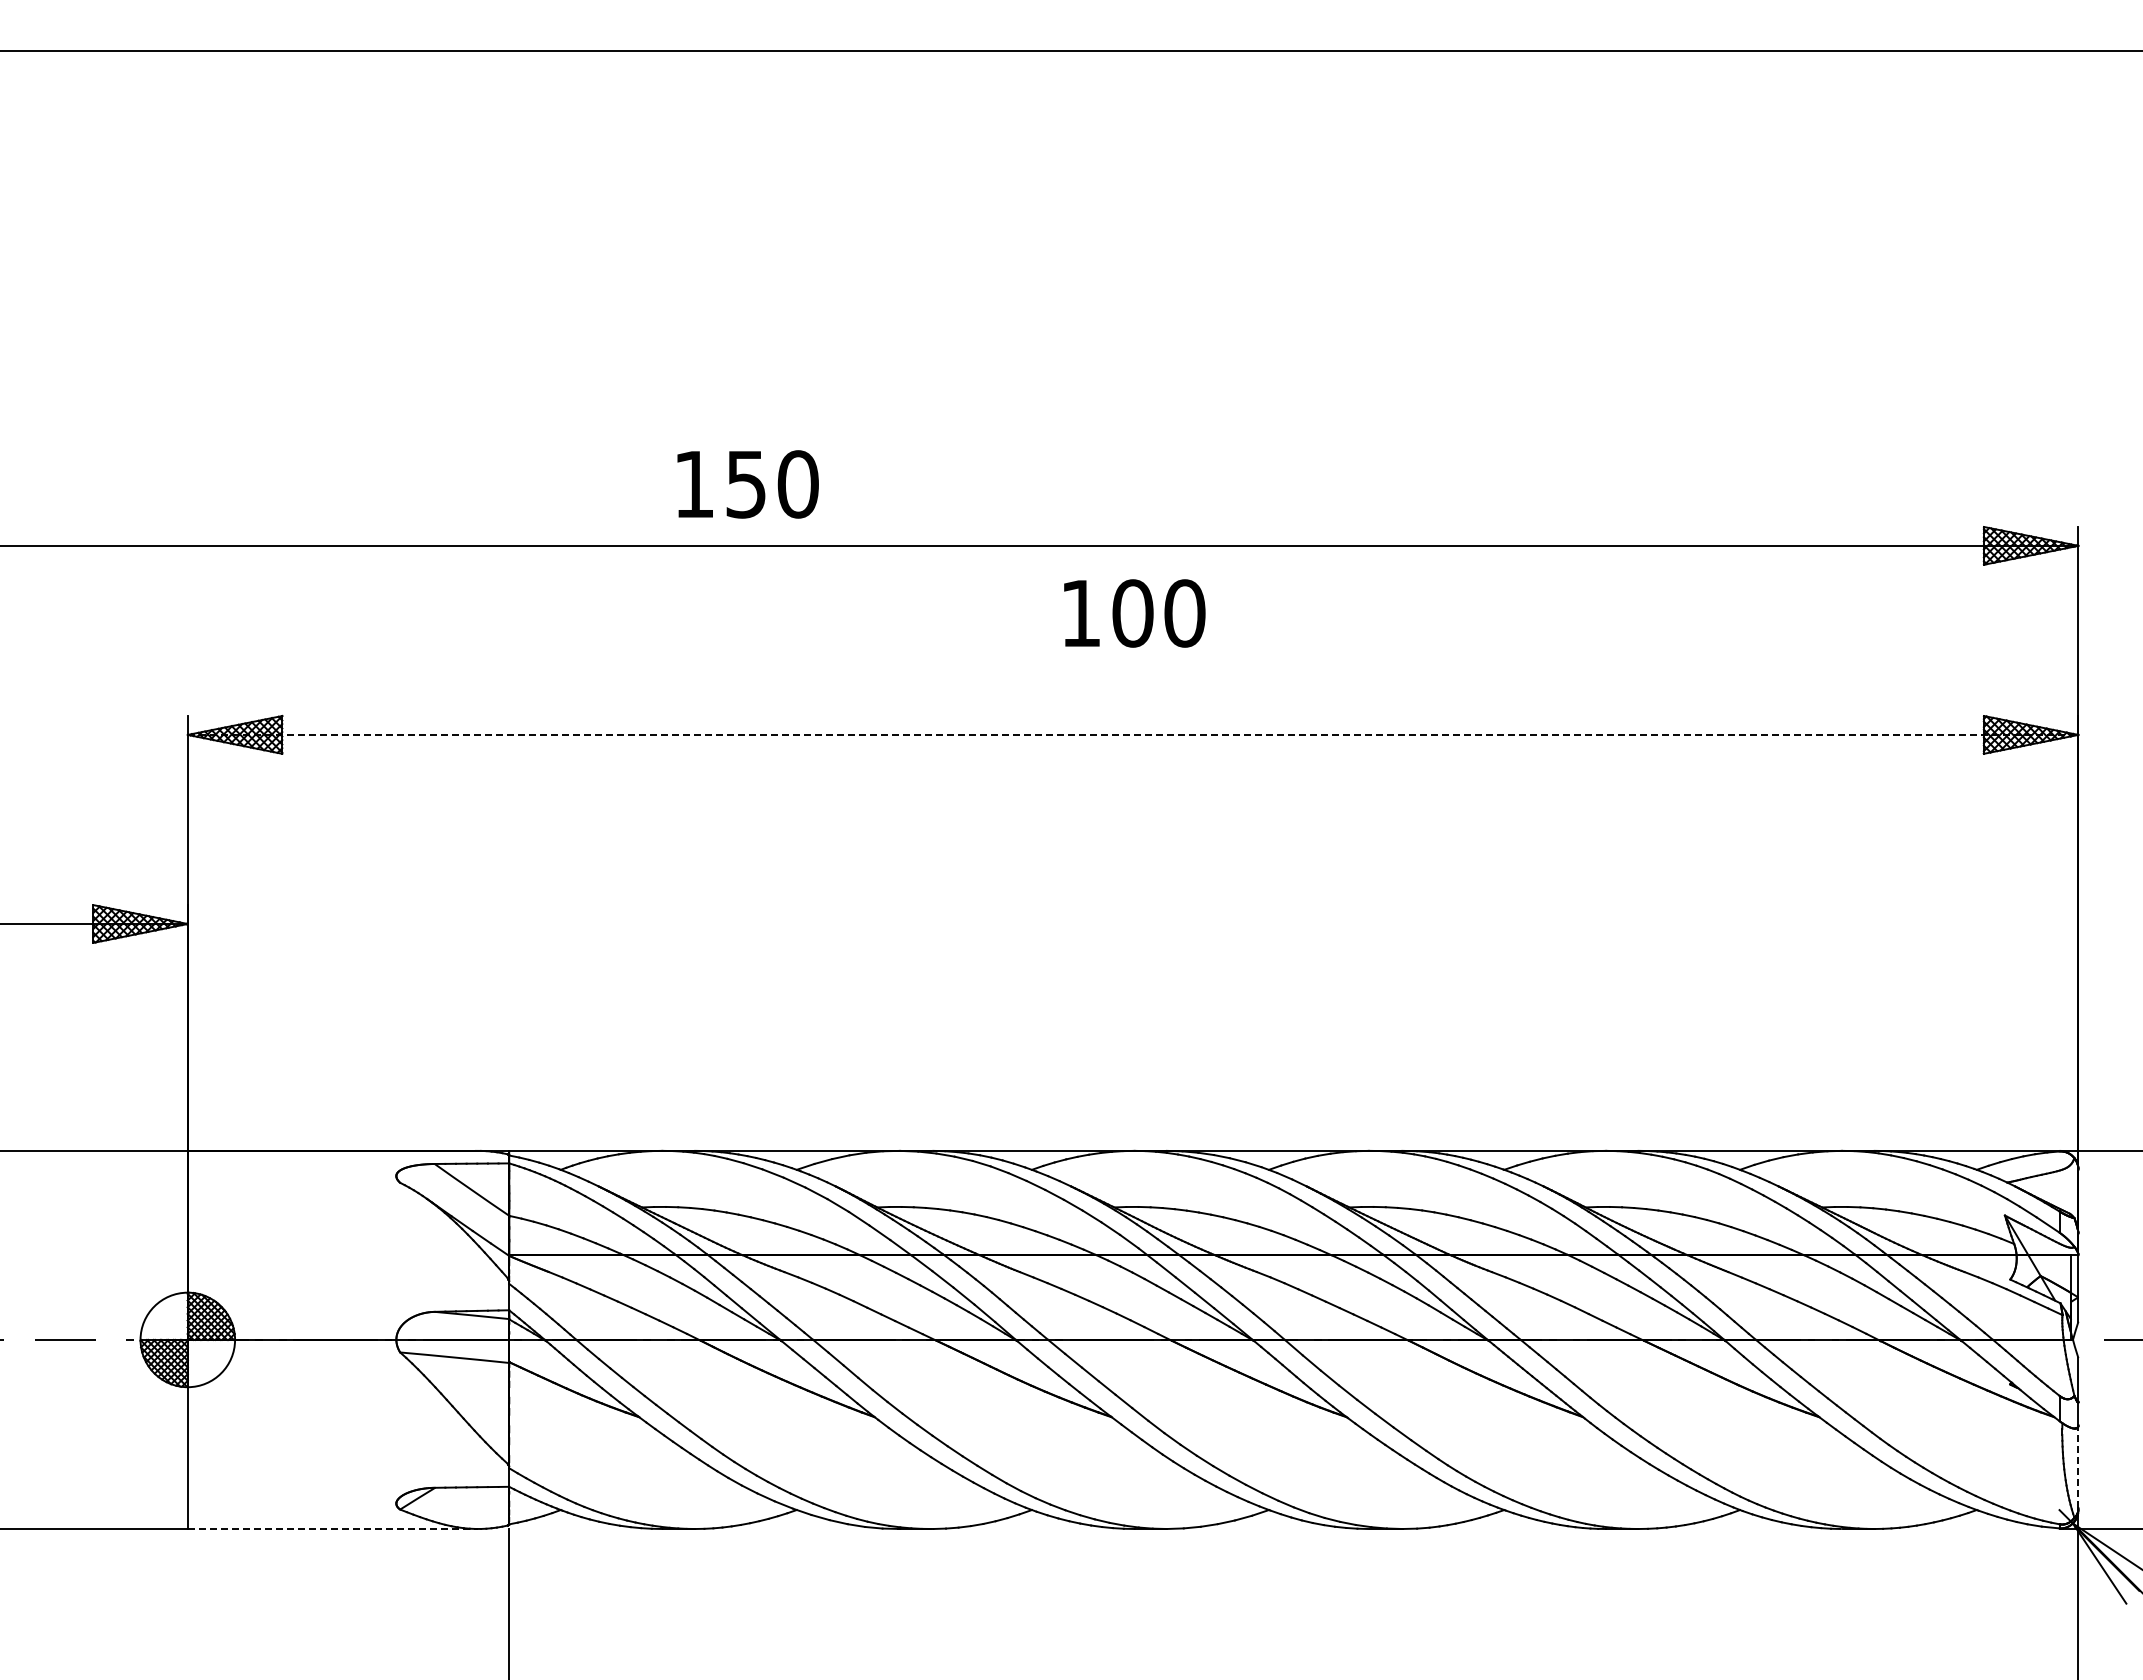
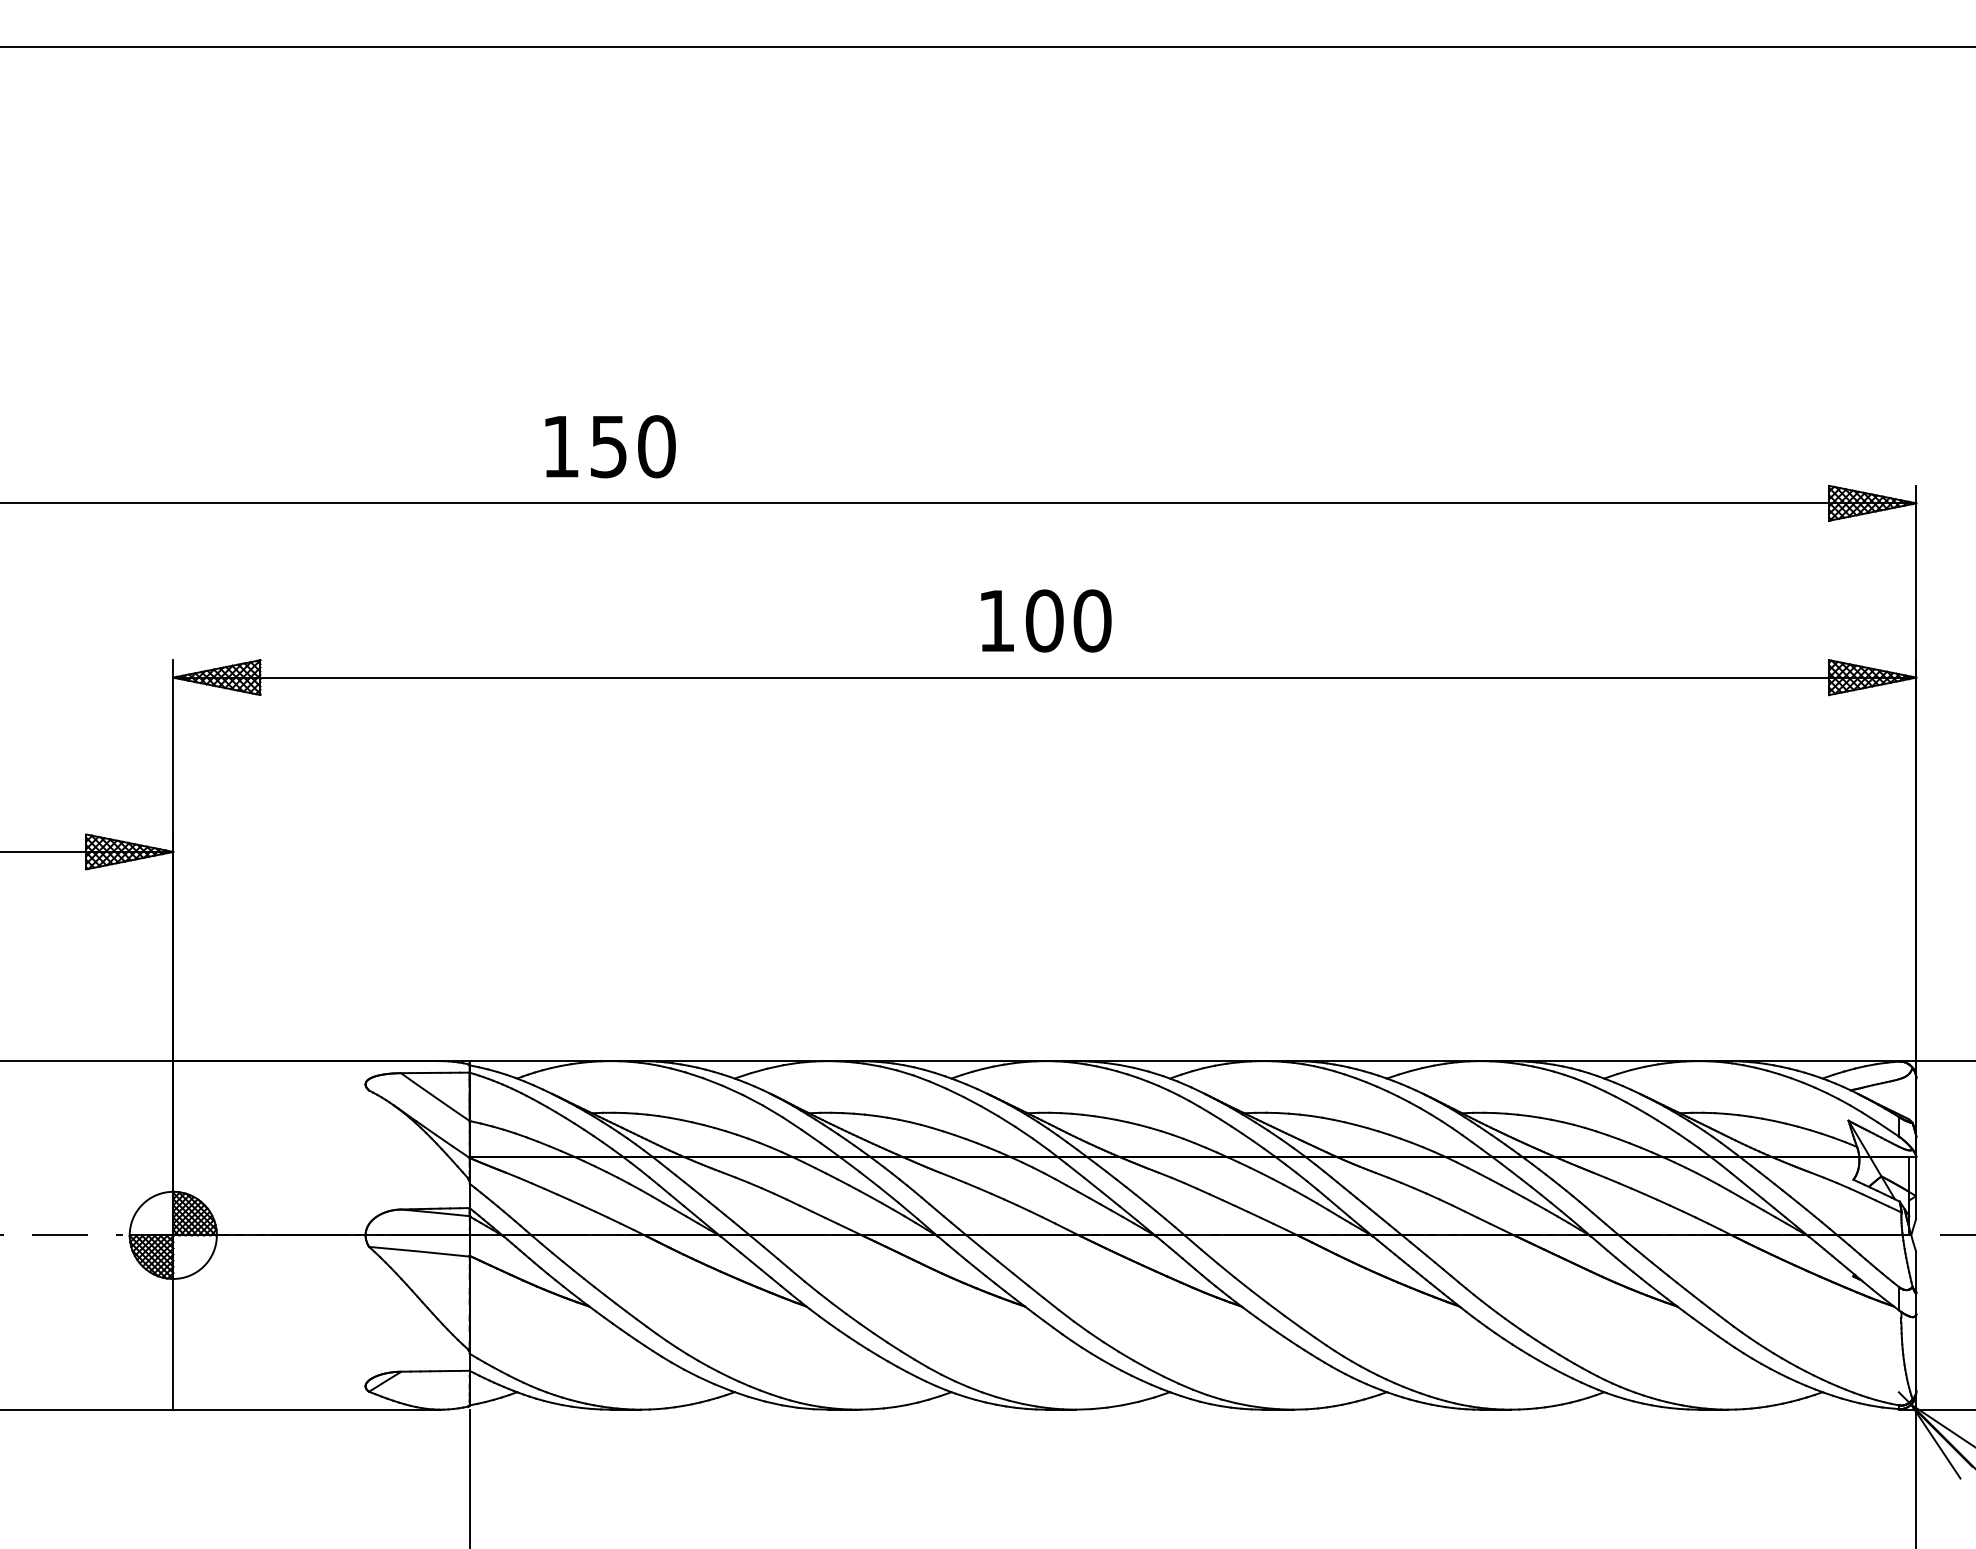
text: (747, 484) -> (610, 446), moved
text: (1134, 613) -> (1046, 621), moved
line: (1133, 734) -> (1045, 677), dashed -> solid
line: (2078, 1466) -> (1916, 1352), dashed -> solid
line: (333, 1529) -> (307, 1410), dashed -> solid

